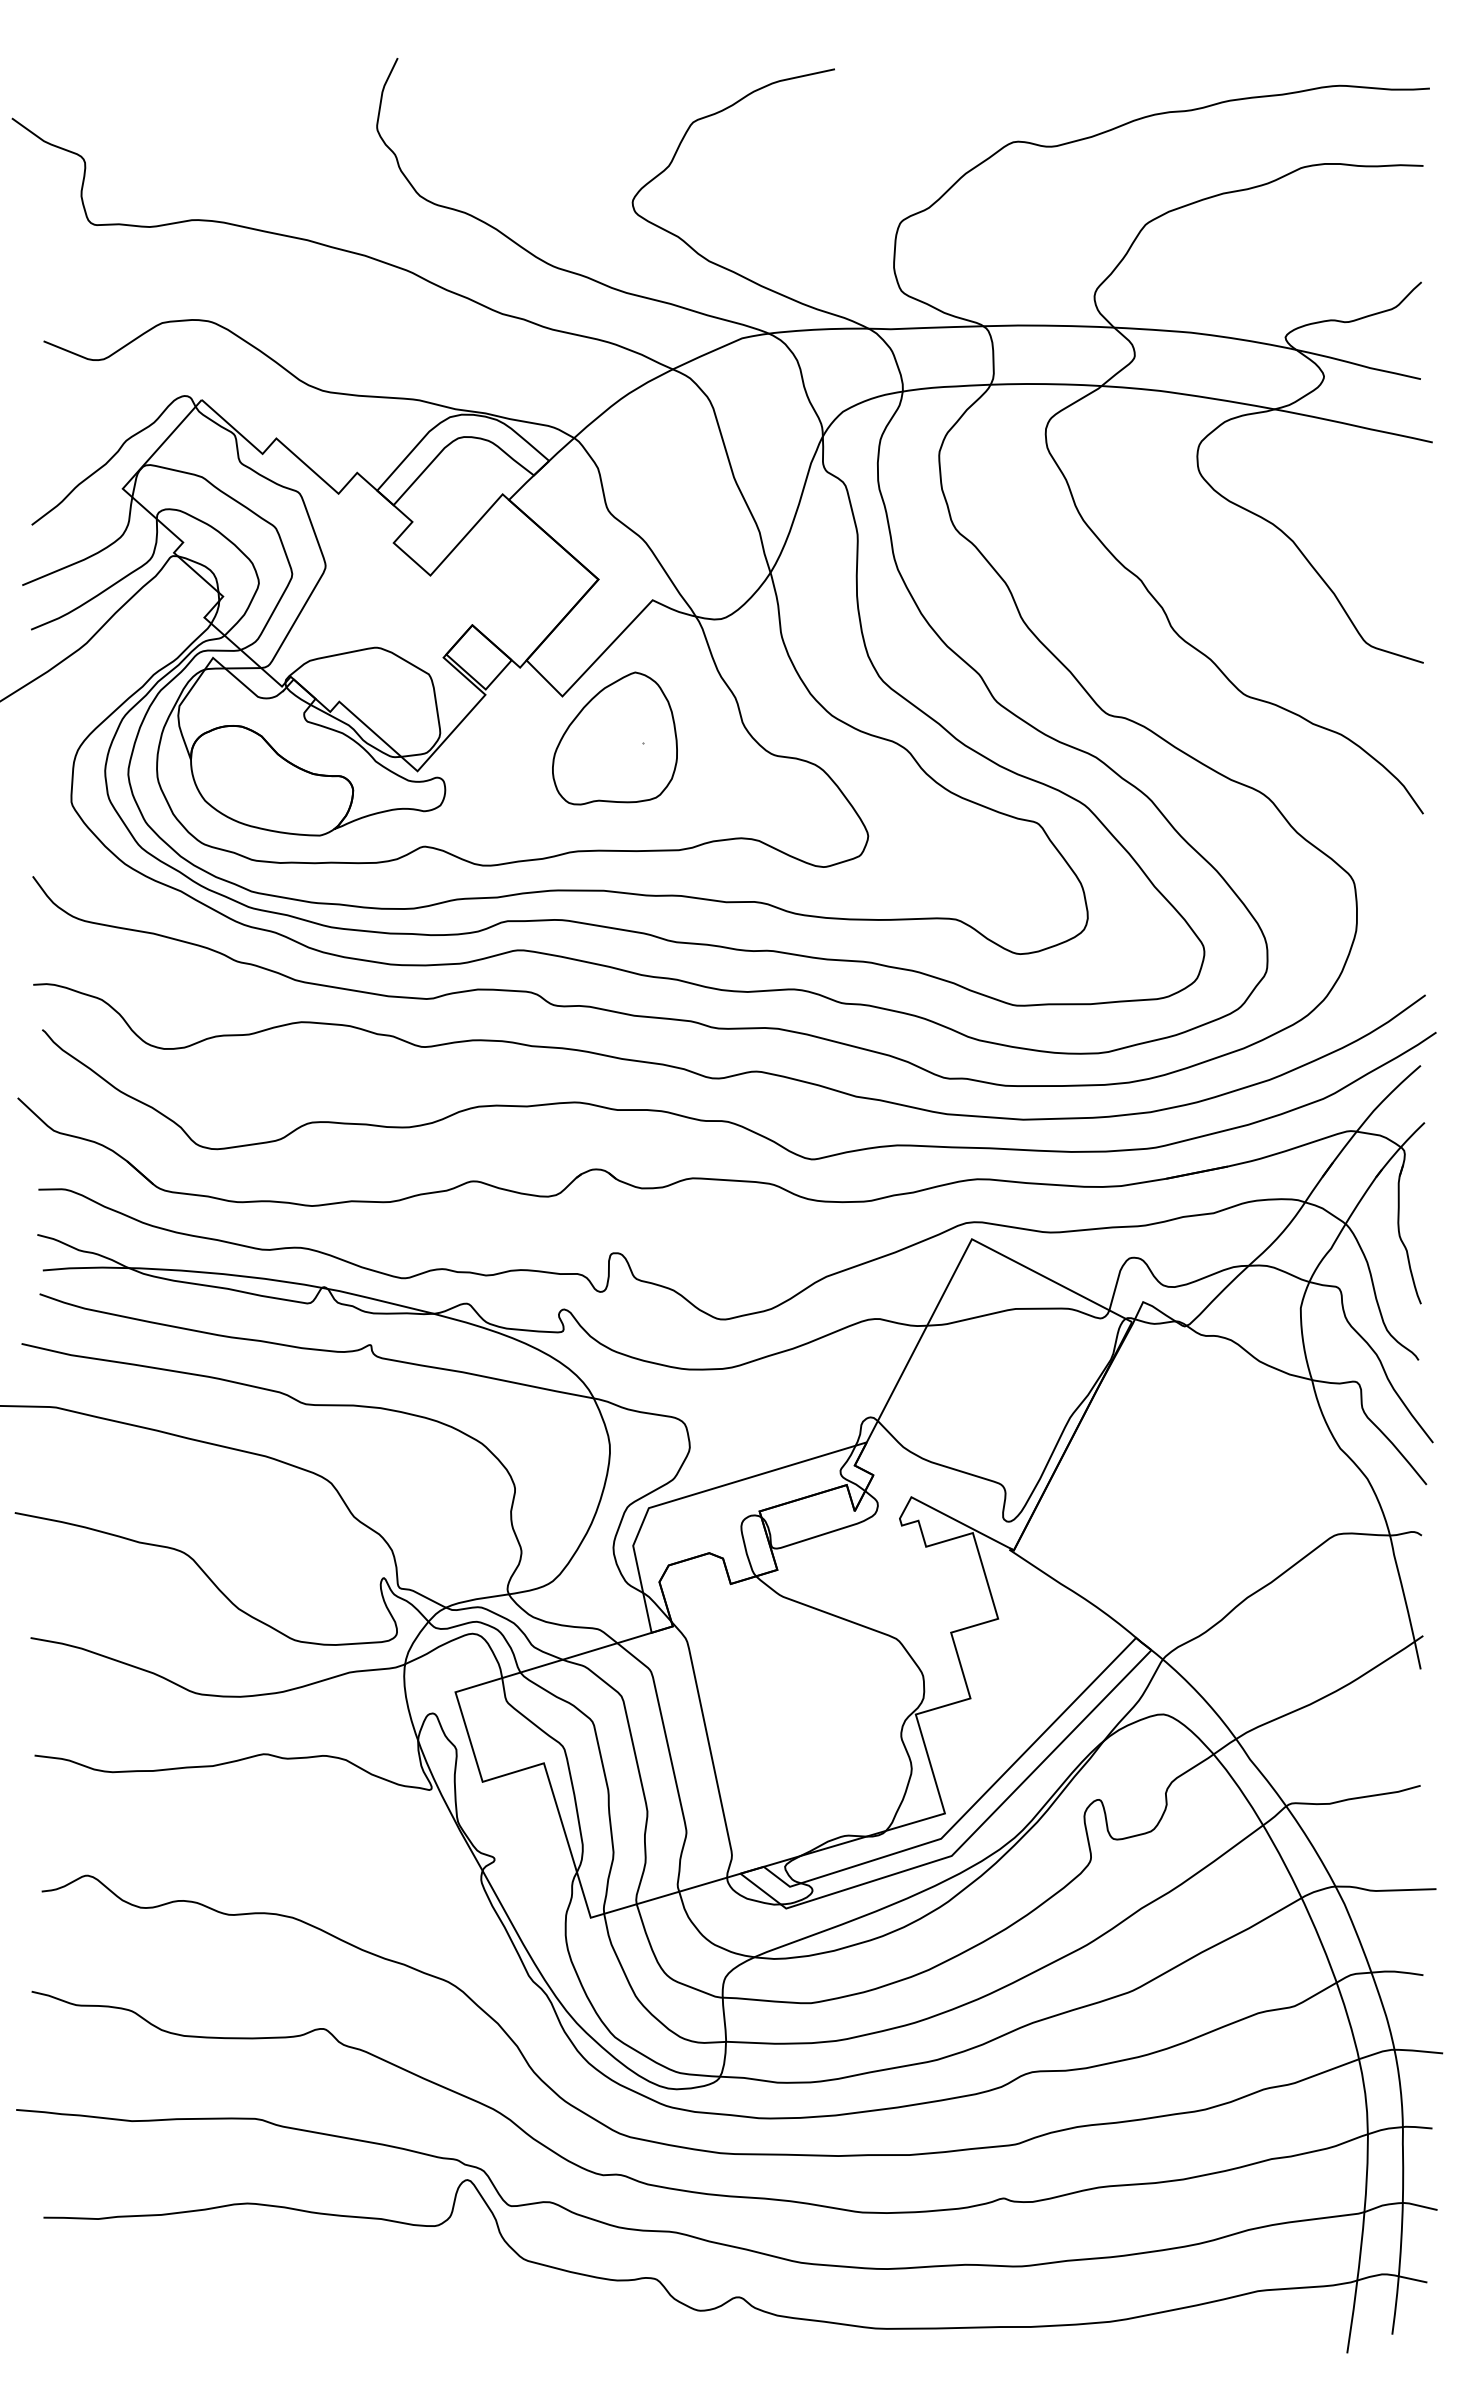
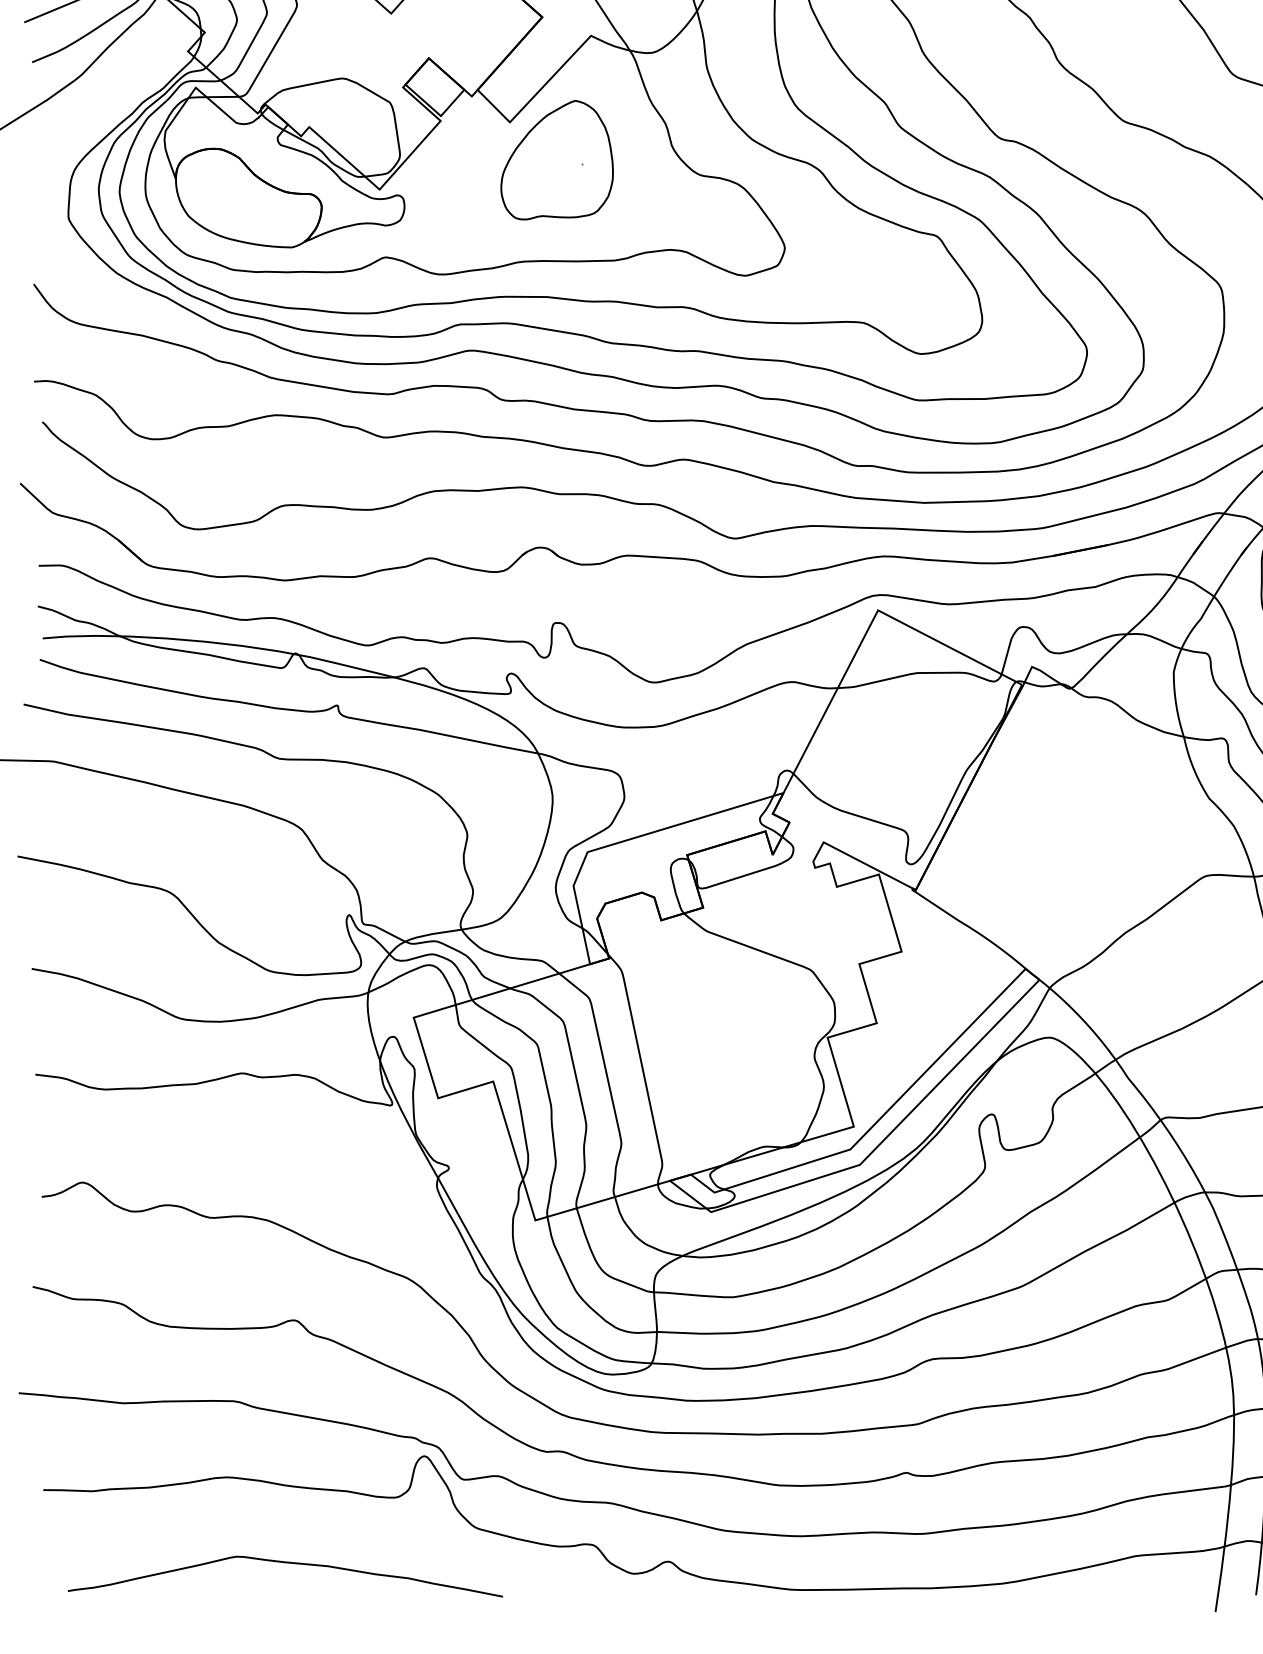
curve: (314, 2299) -> (286, 1563), added

